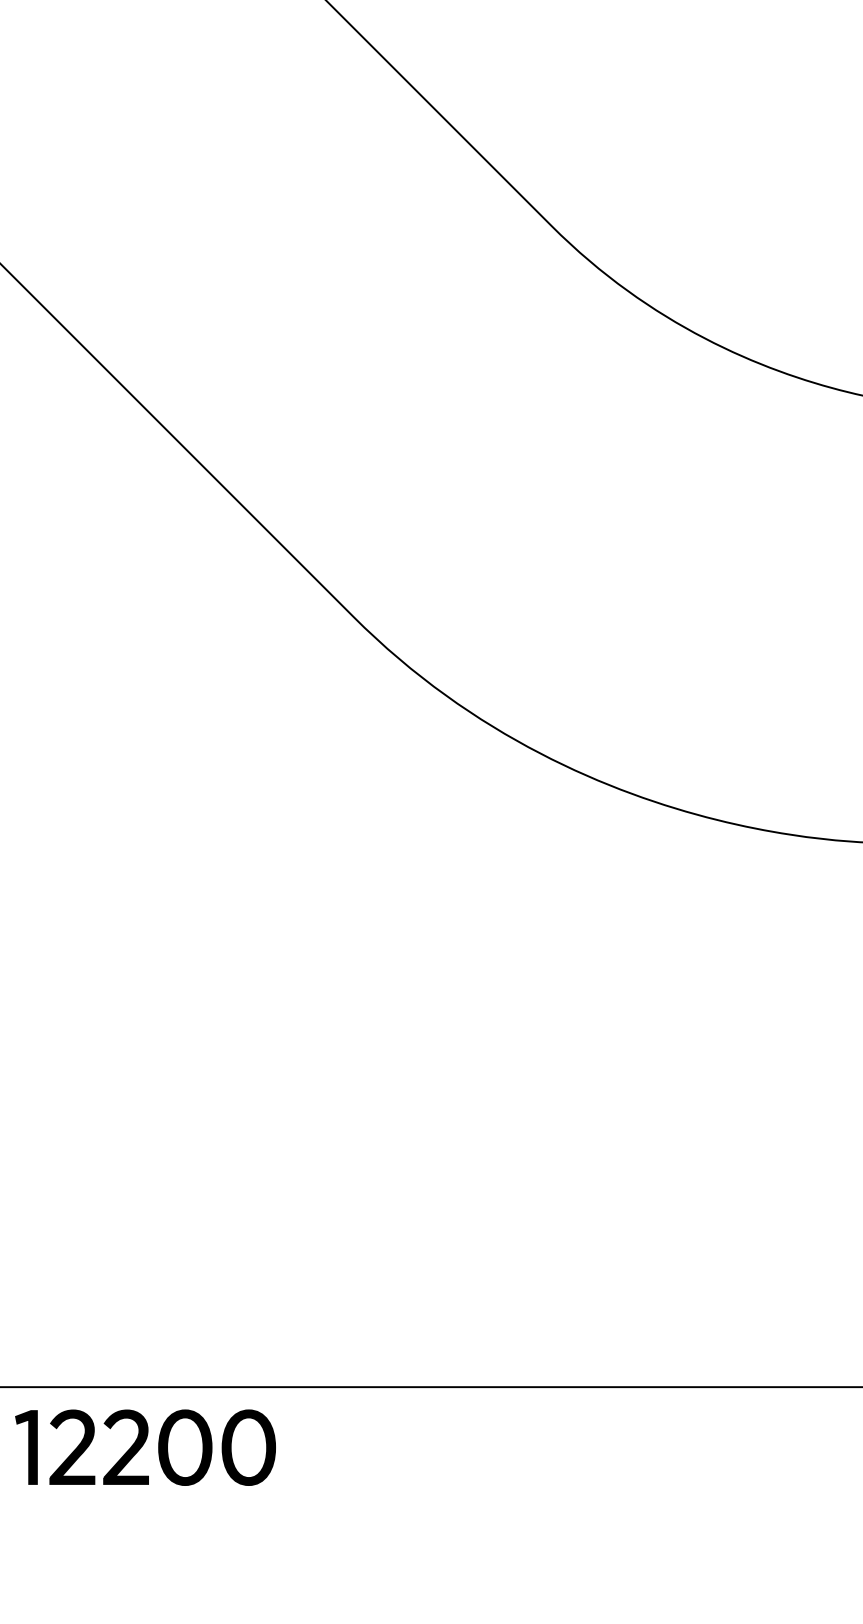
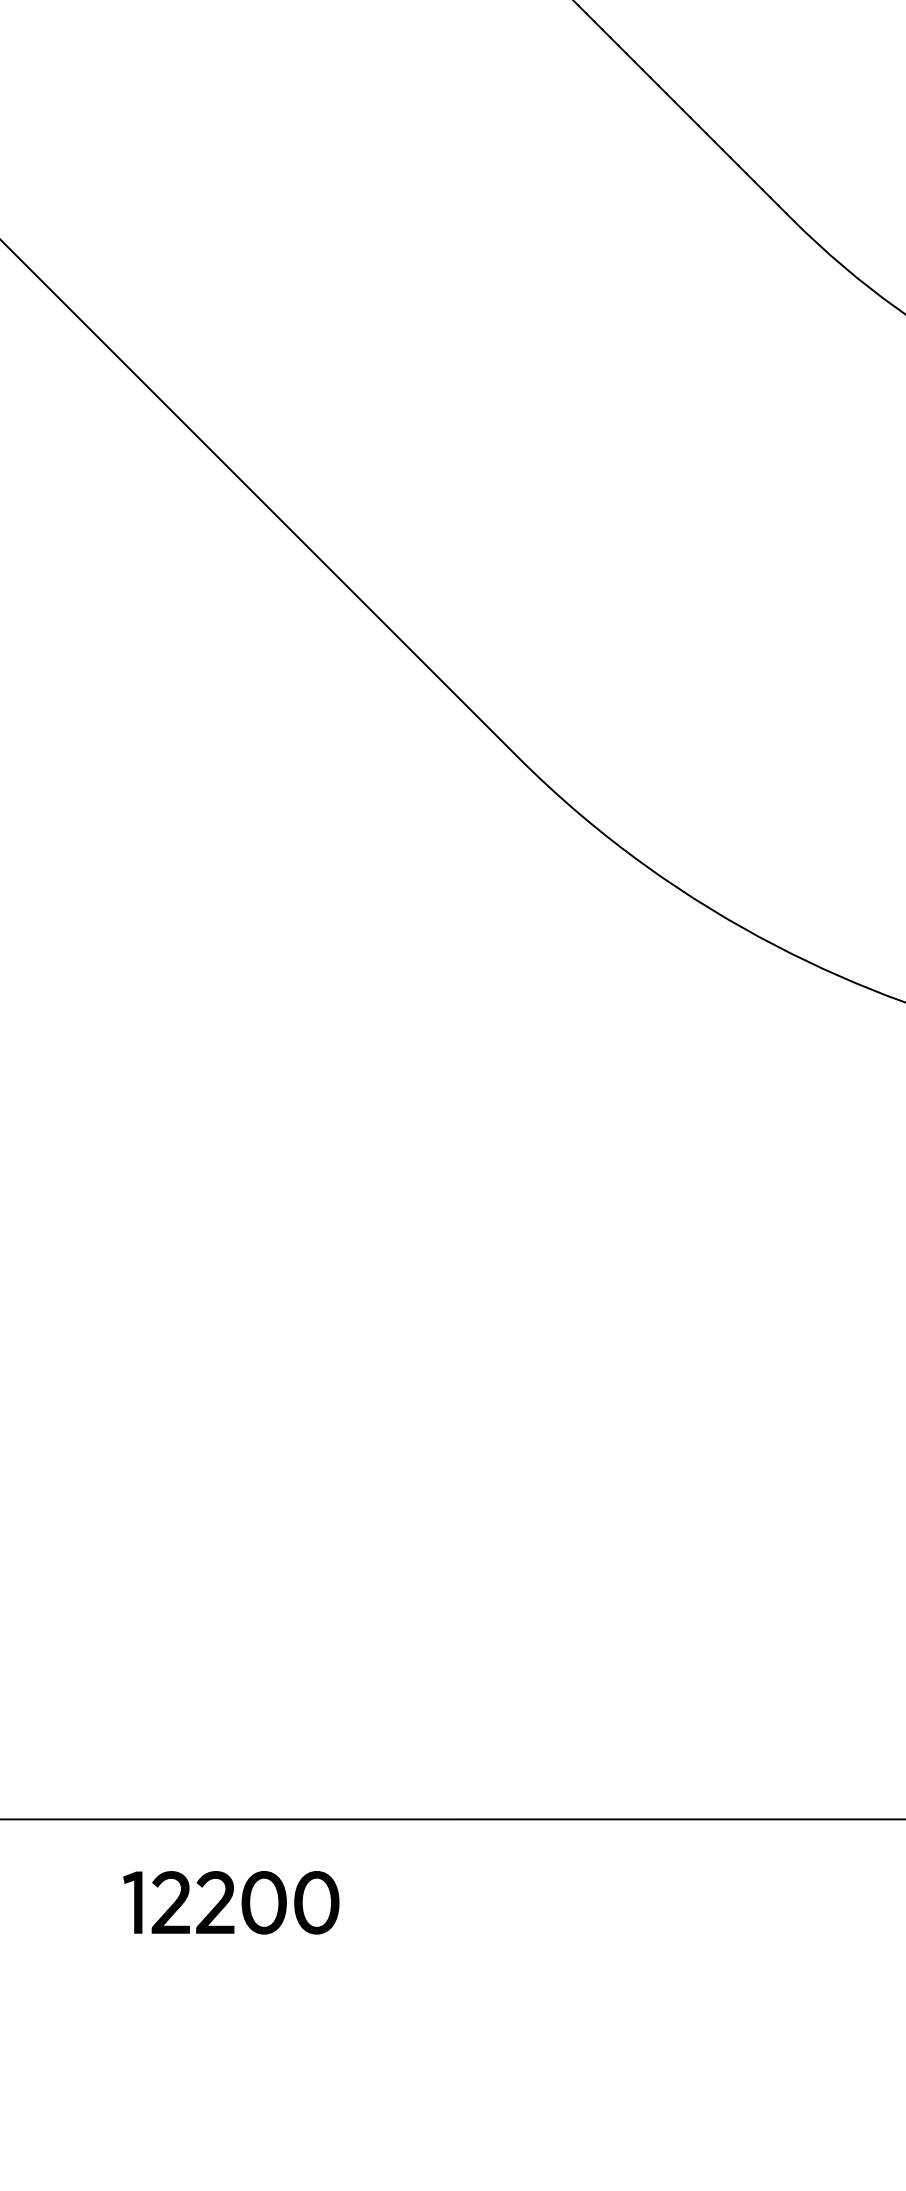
part: (145, 1447) -> (231, 1902), size x0.6

